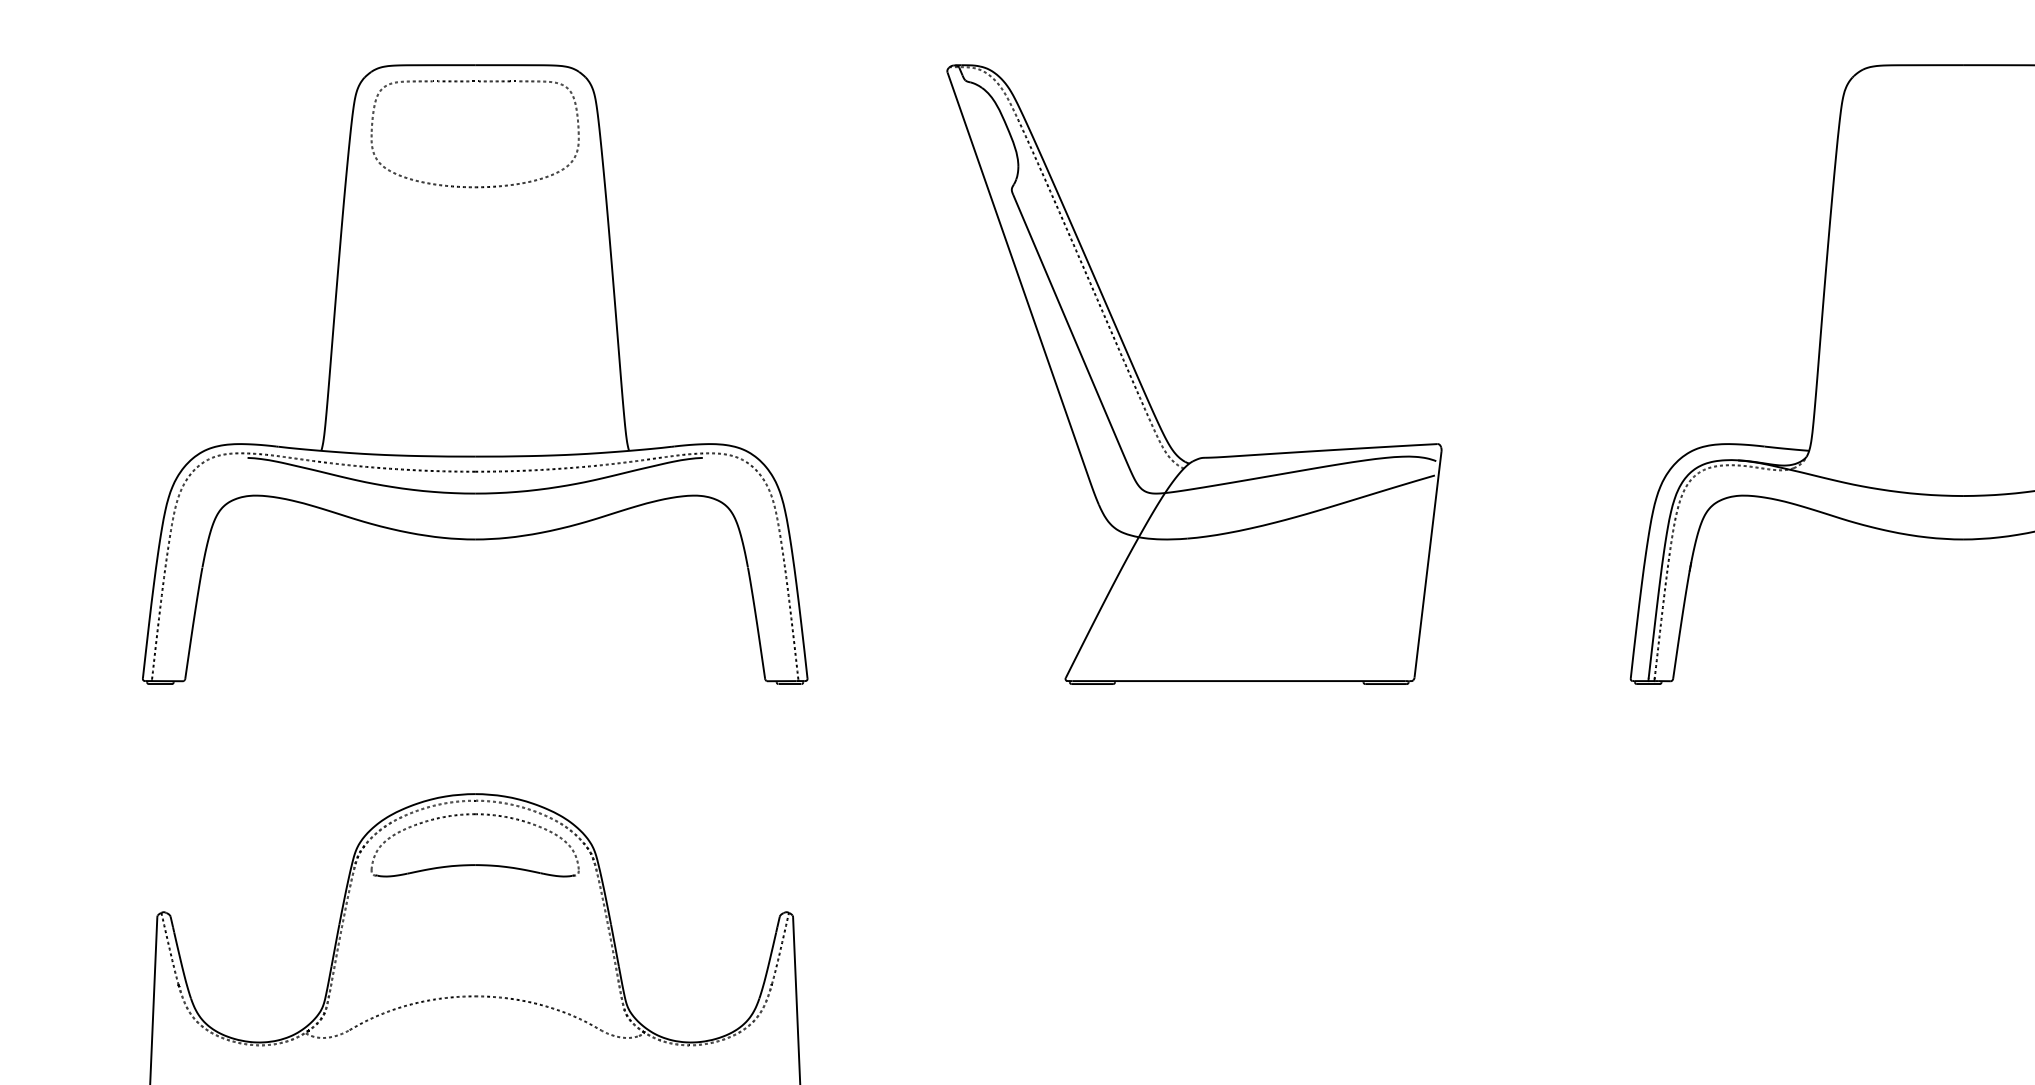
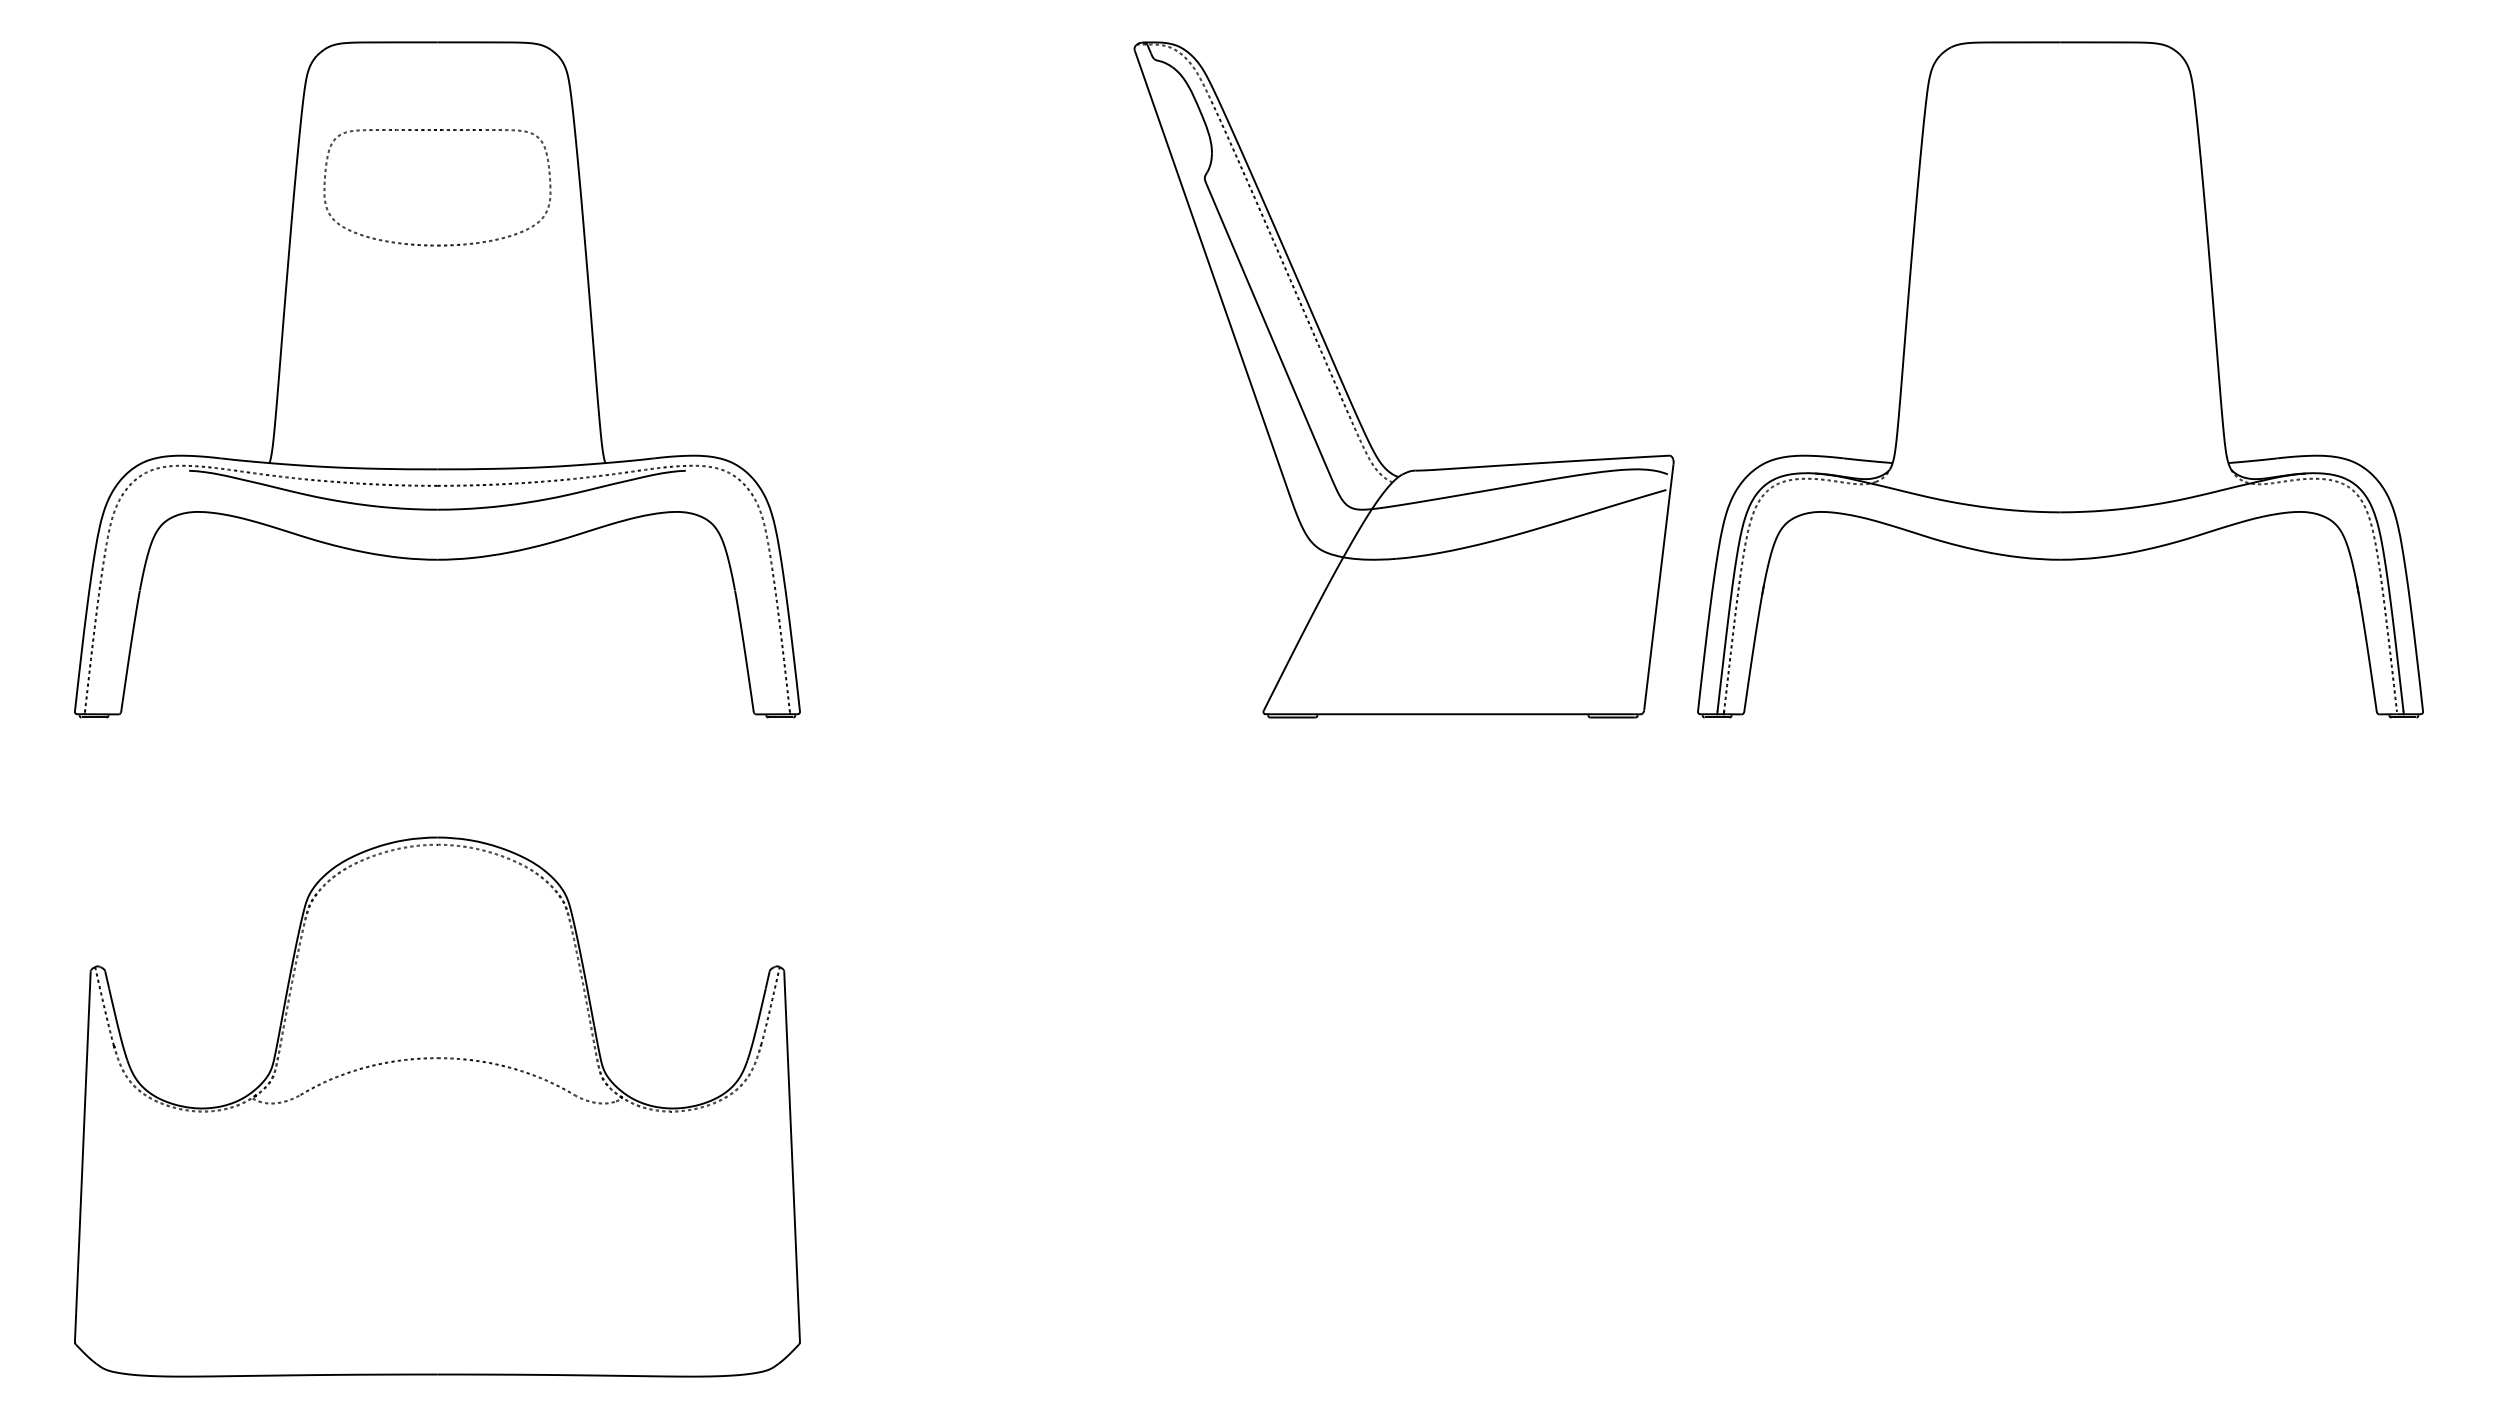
part: (475, 186) -> (437, 244), moved
part: (1145, 391) -> (1350, 398), moved
part: (475, 864) -> (437, 914), removed

